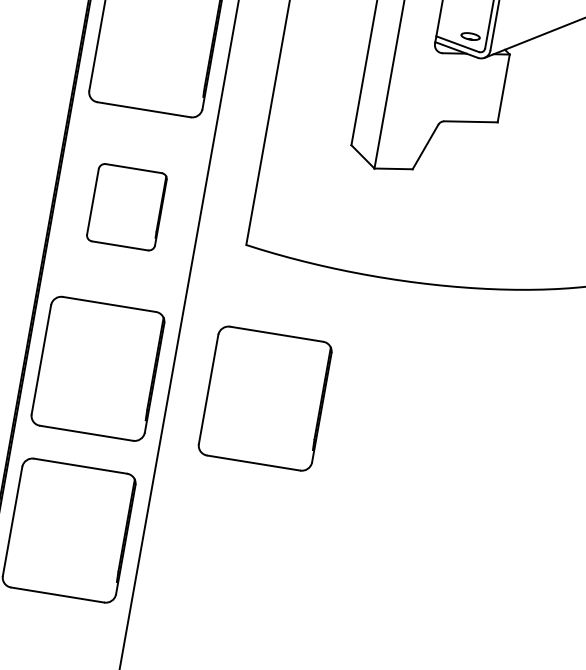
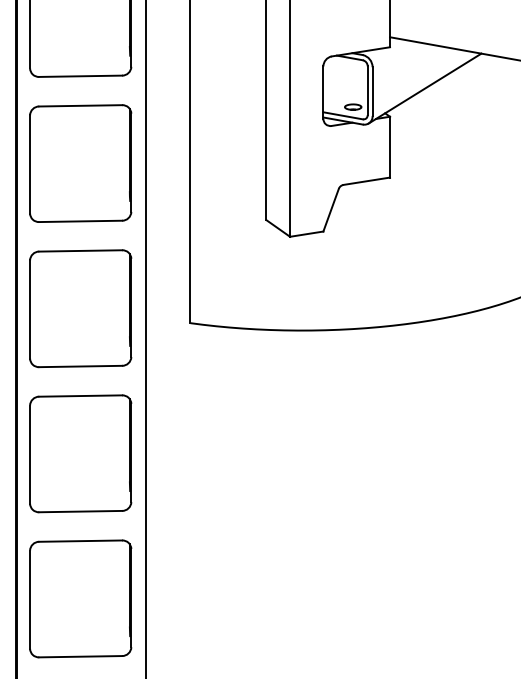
part: (126, 206) -> (80, 308), size x1.67
part: (265, 398) -> (230, 453), removed

